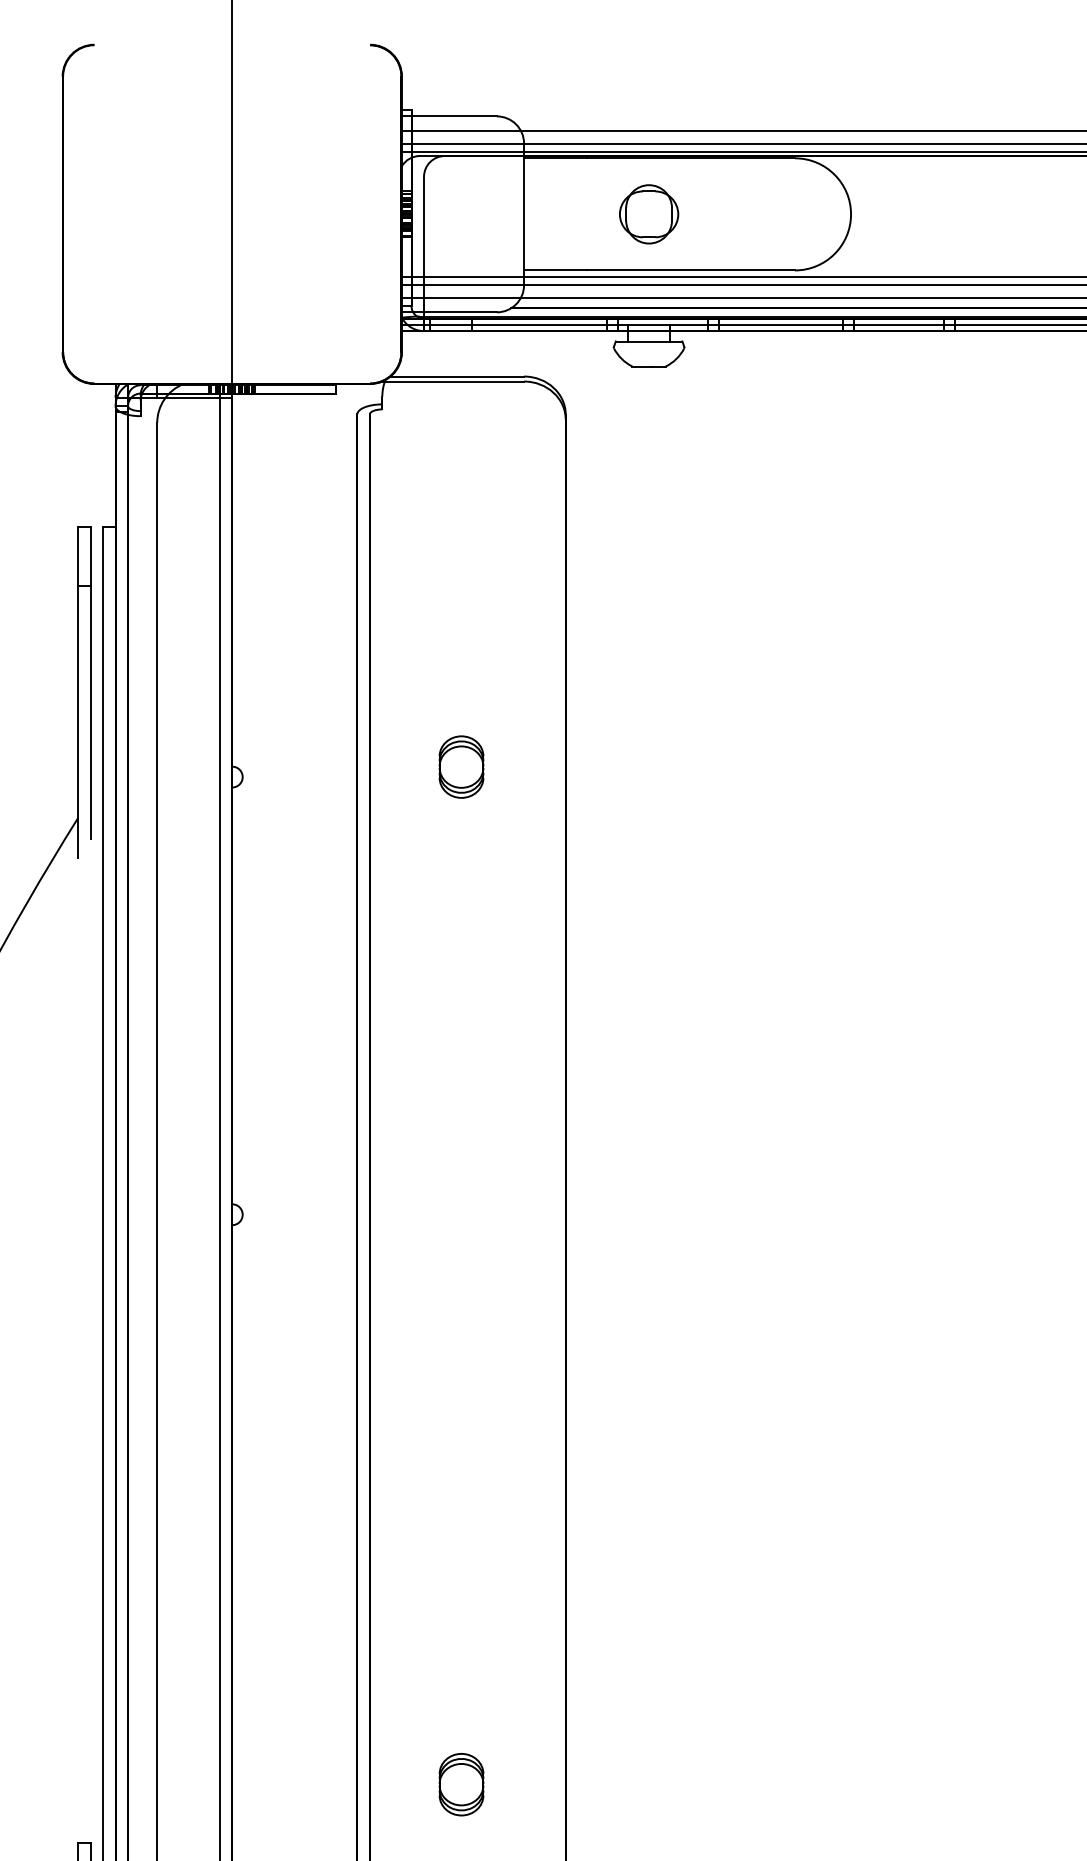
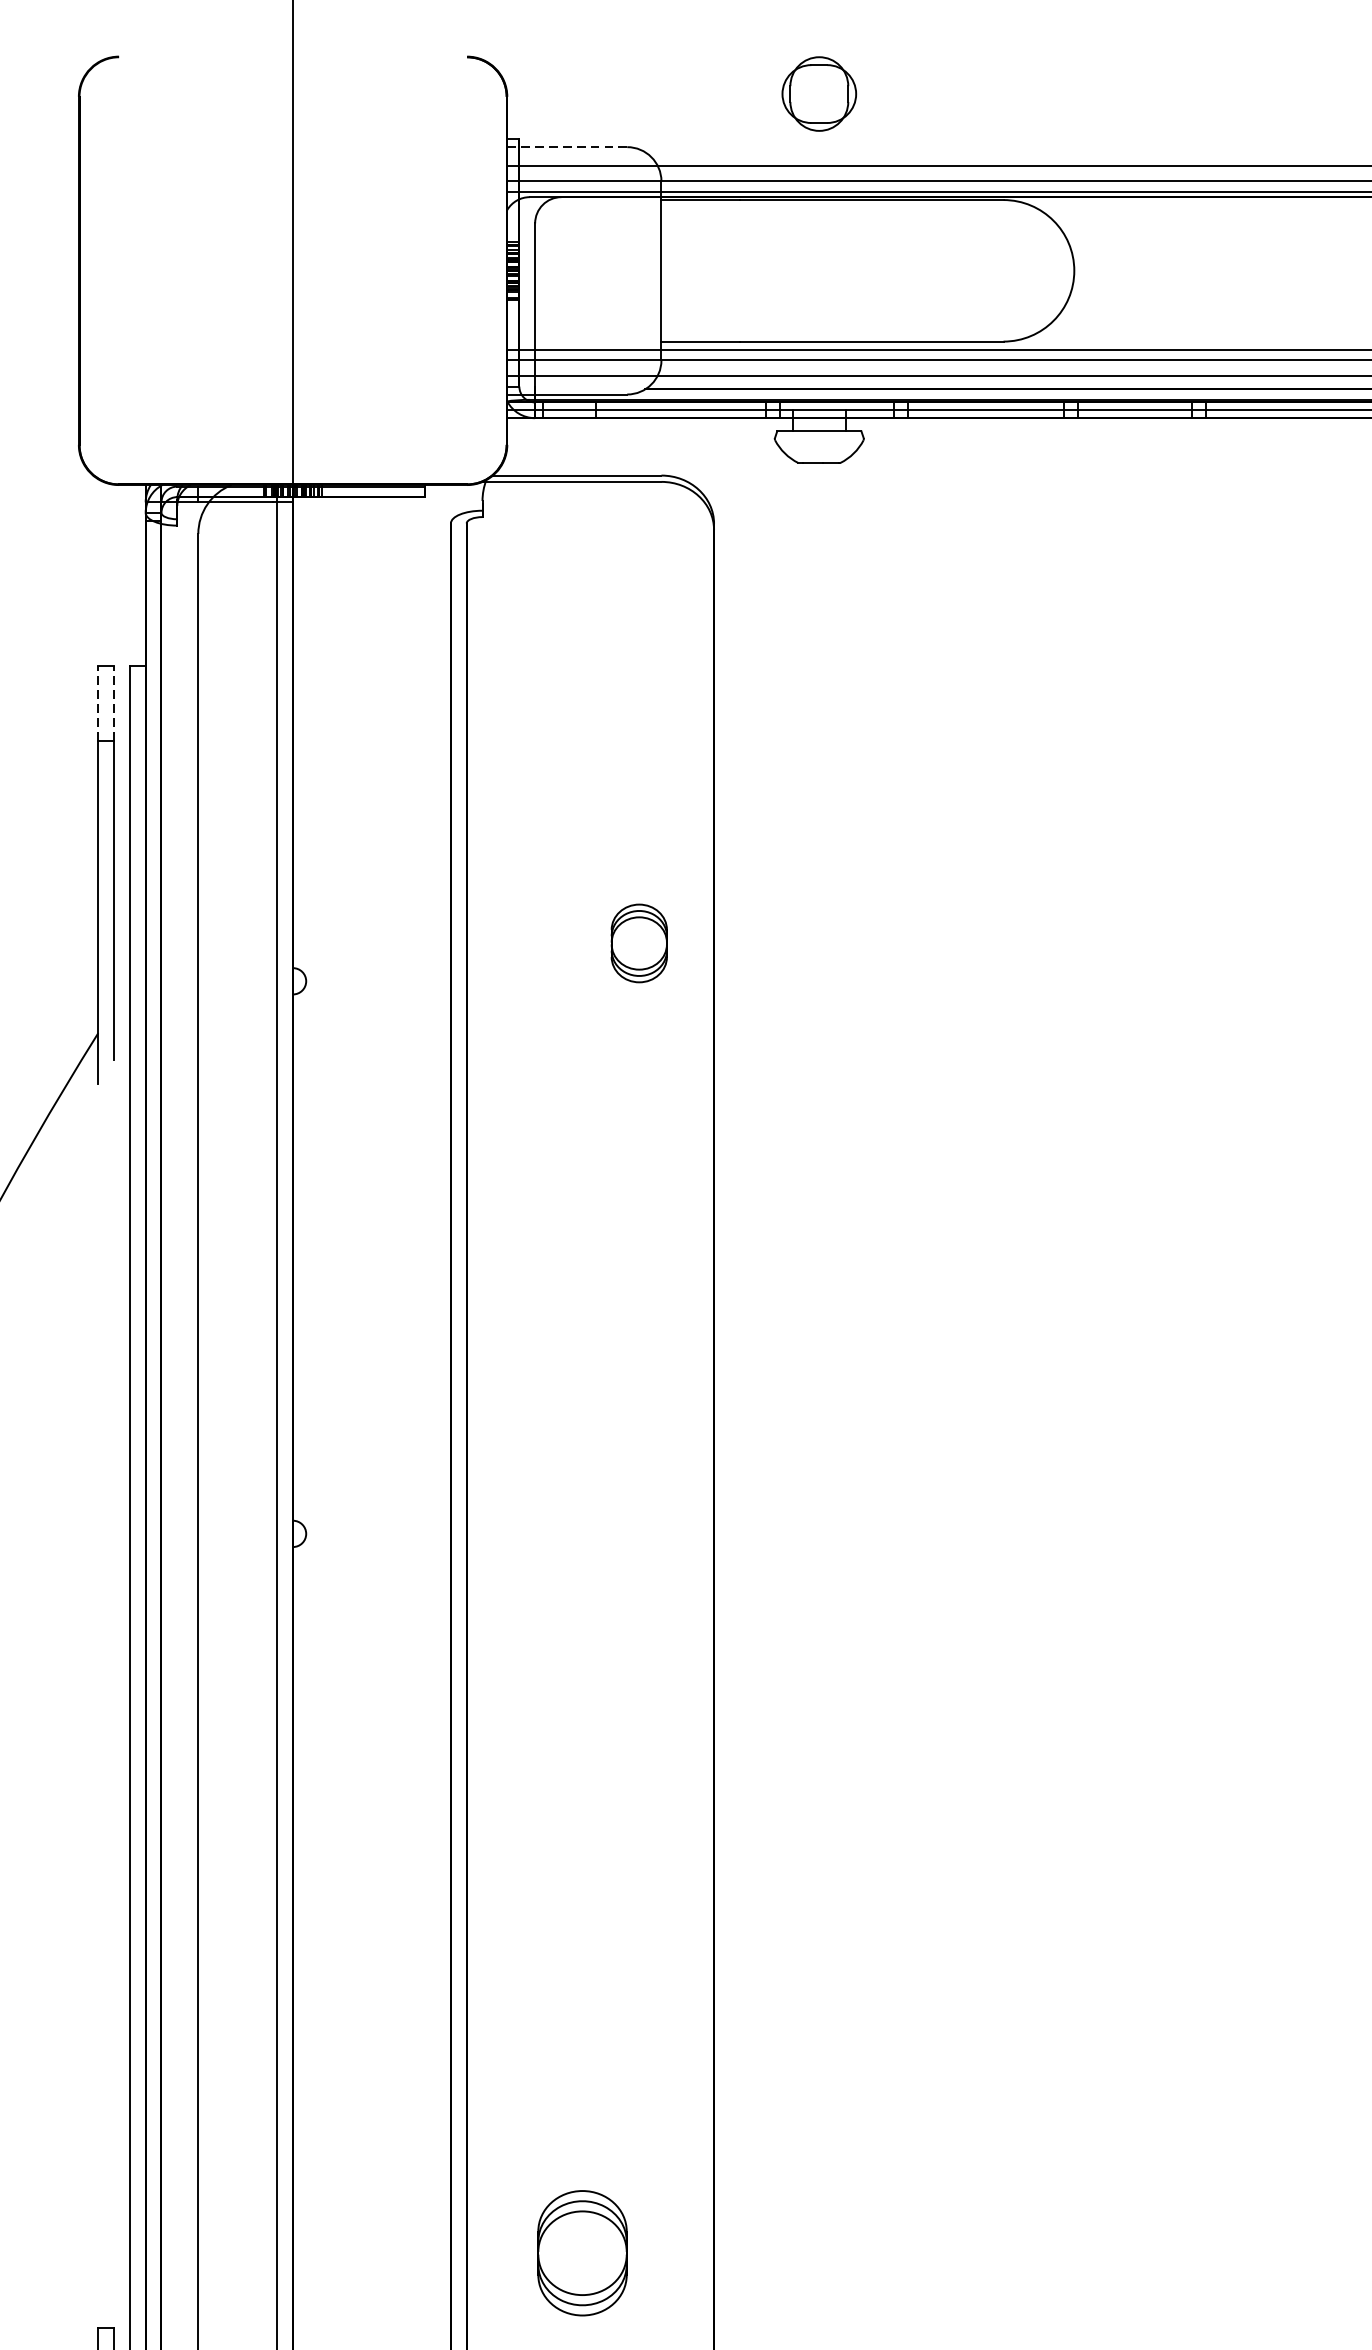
line: (449, 116) -> (567, 147), solid -> dashed
part: (649, 214) -> (819, 94), moved
line: (78, 556) -> (98, 702), solid -> dashed
line: (90, 556) -> (114, 702), solid -> dashed
part: (461, 766) -> (639, 942), moved
part: (461, 1784) -> (582, 2253), size x1.6

